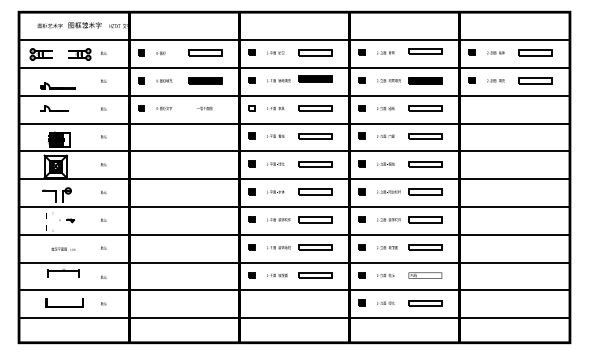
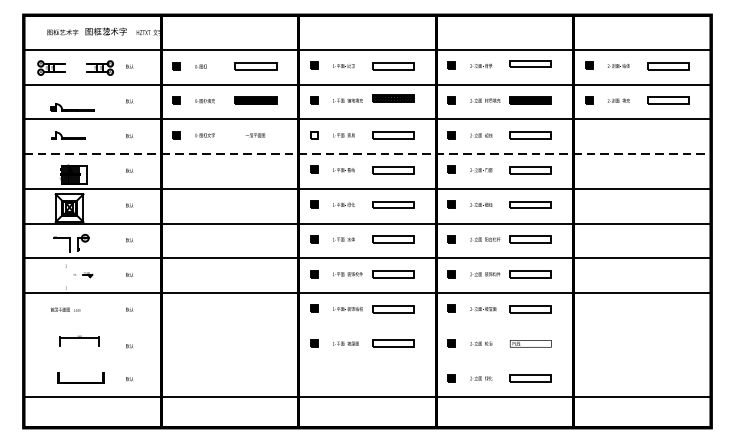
line: (295, 123) -> (368, 154), solid -> dashed
text: (63, 248) -> (65, 308), moved
line: (294, 262) -> (367, 327), removed
line: (294, 290) -> (367, 362), removed

